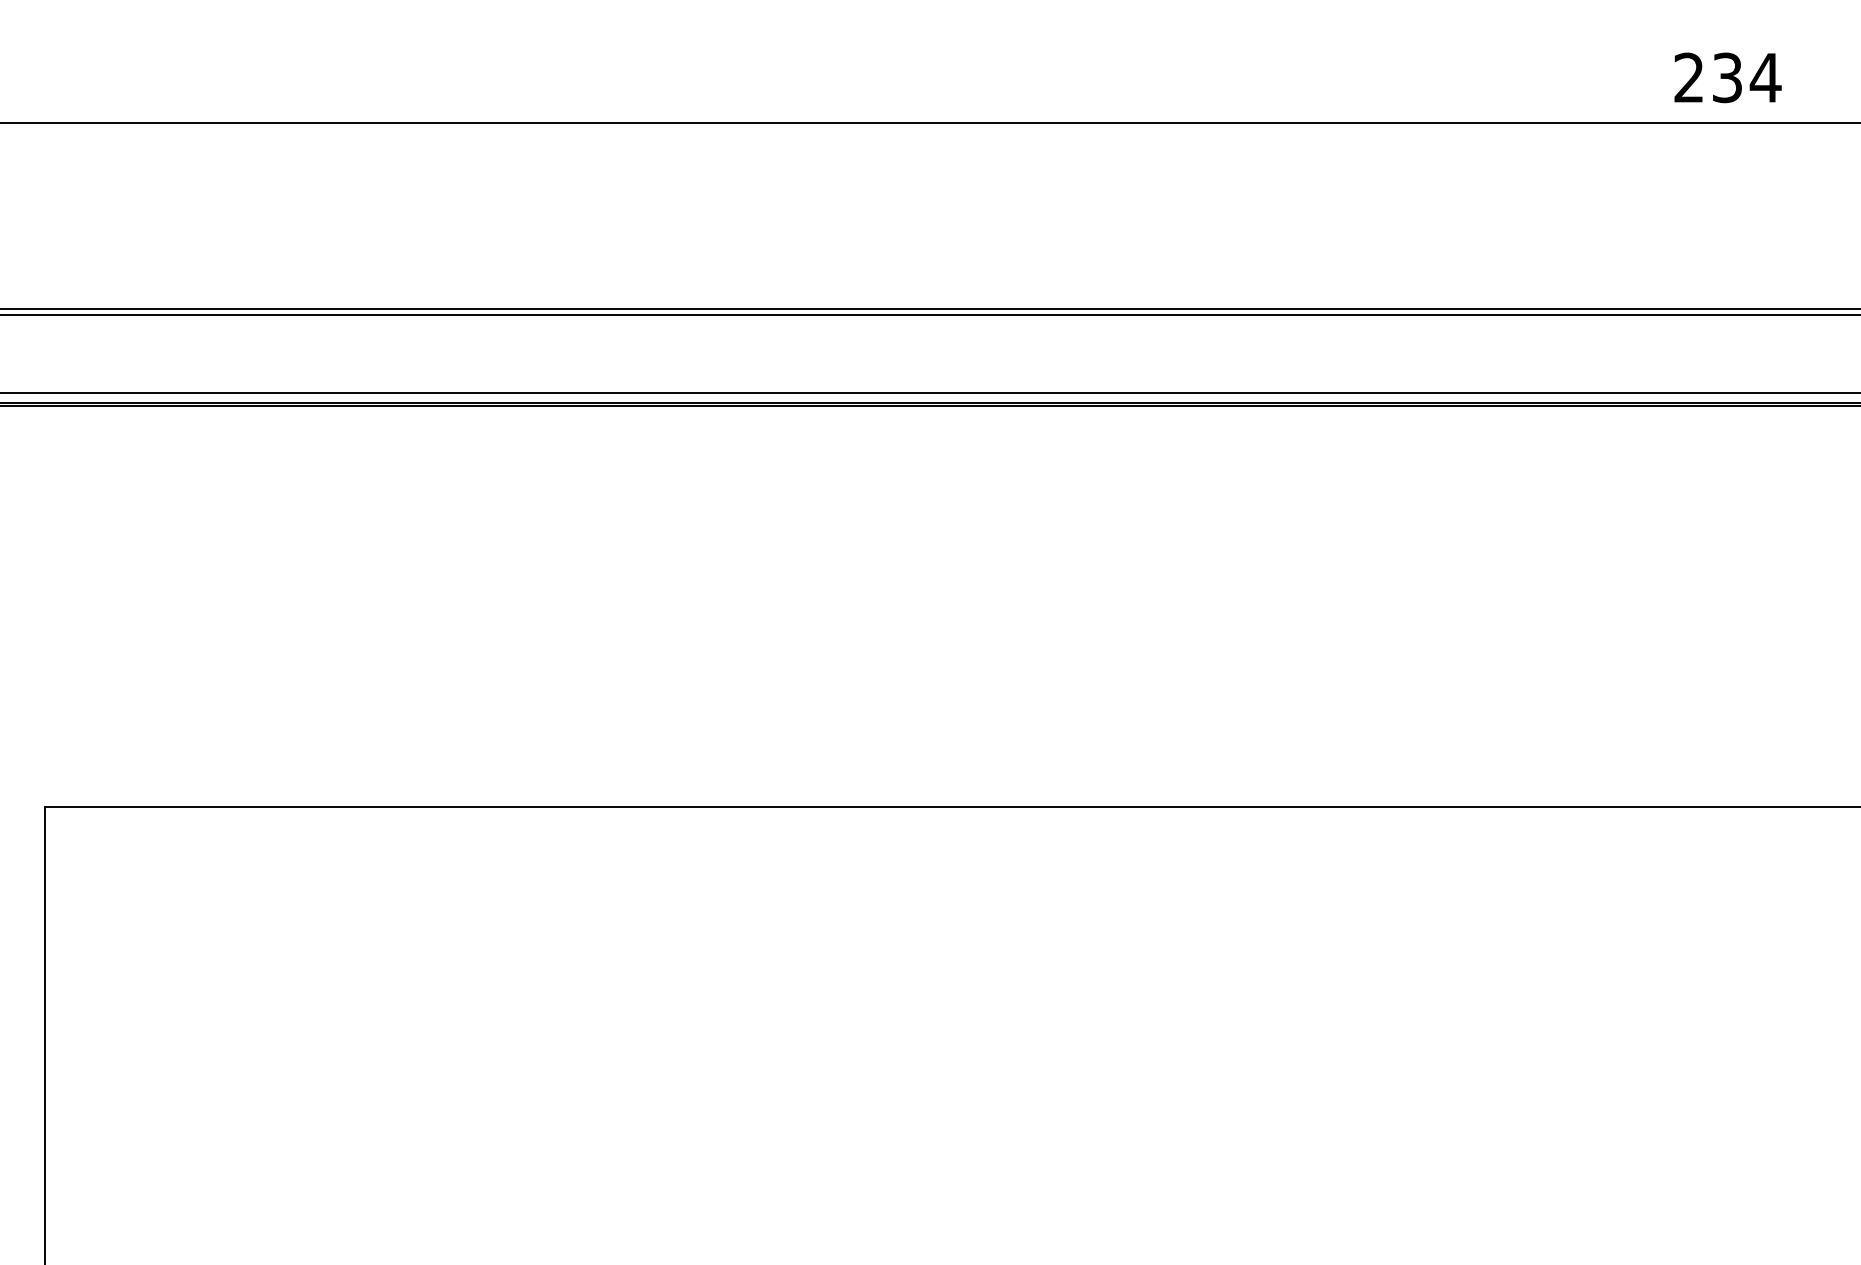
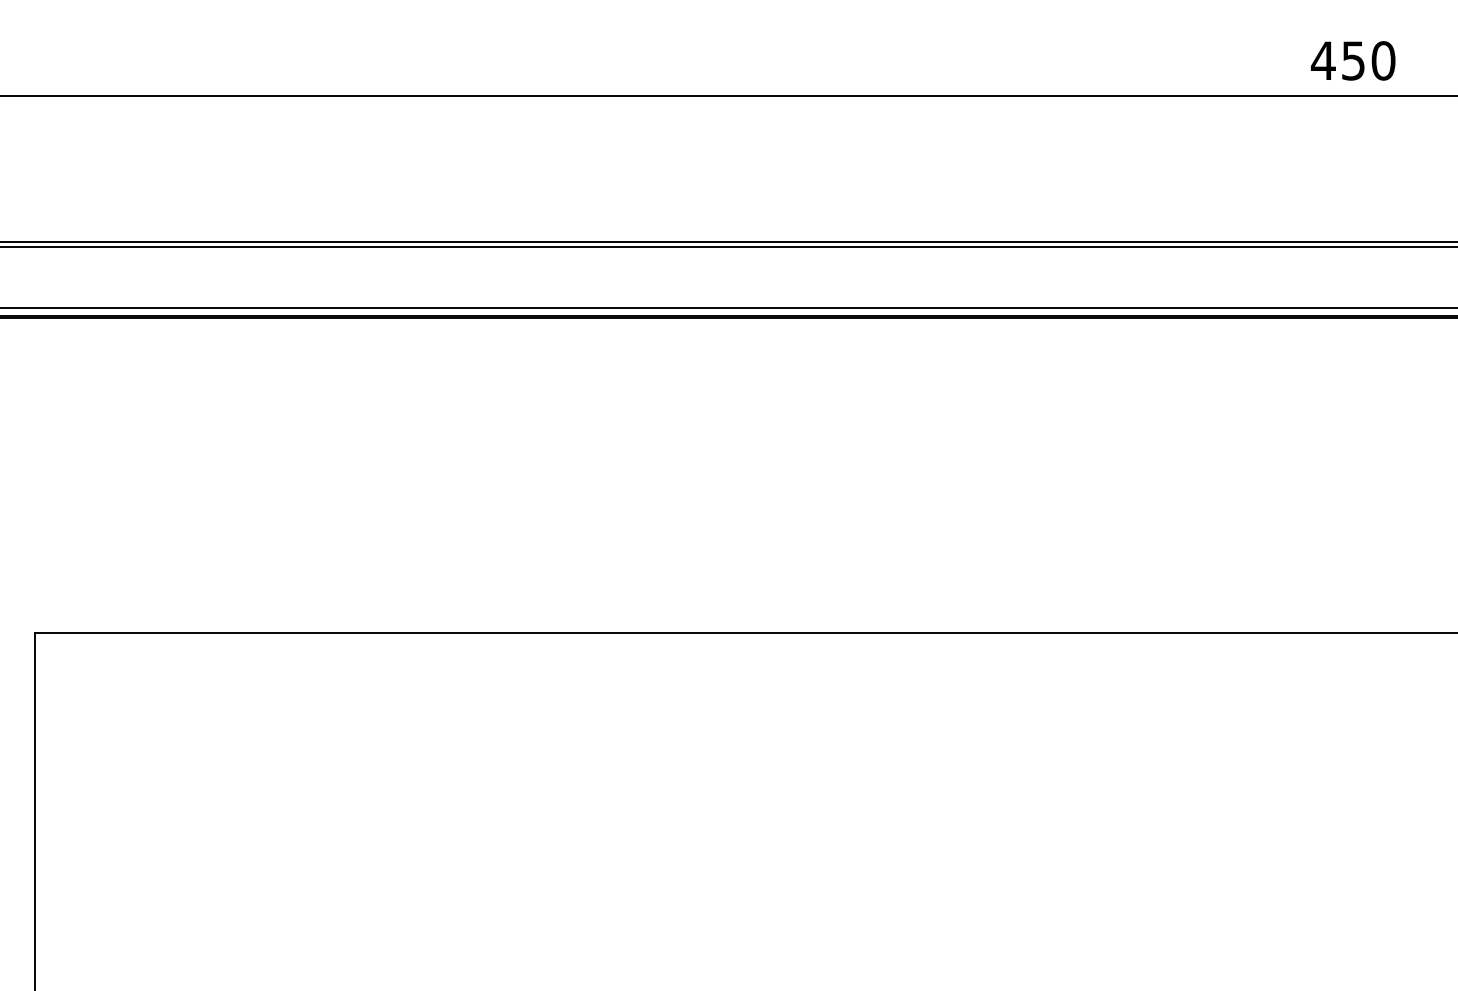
text: (1727, 77) -> (1353, 60), 234 -> 450

